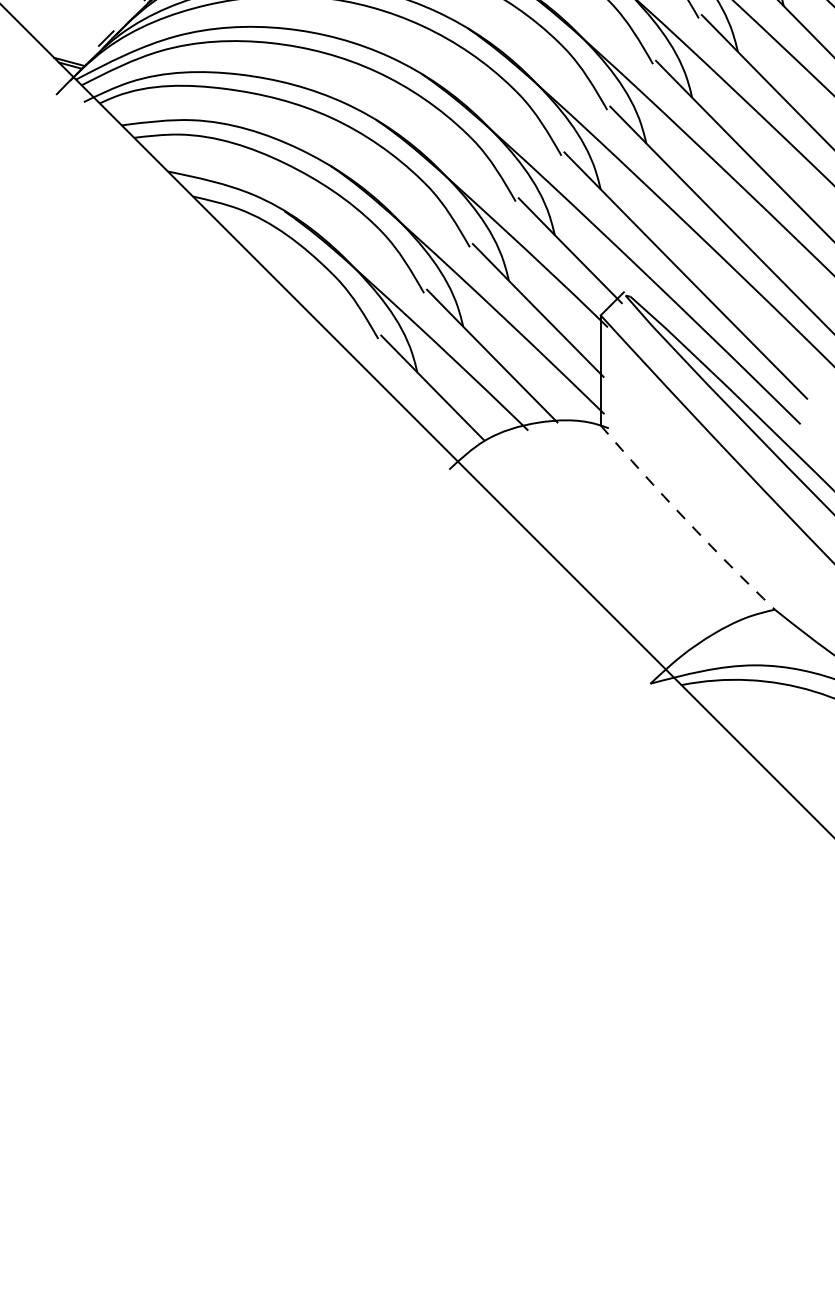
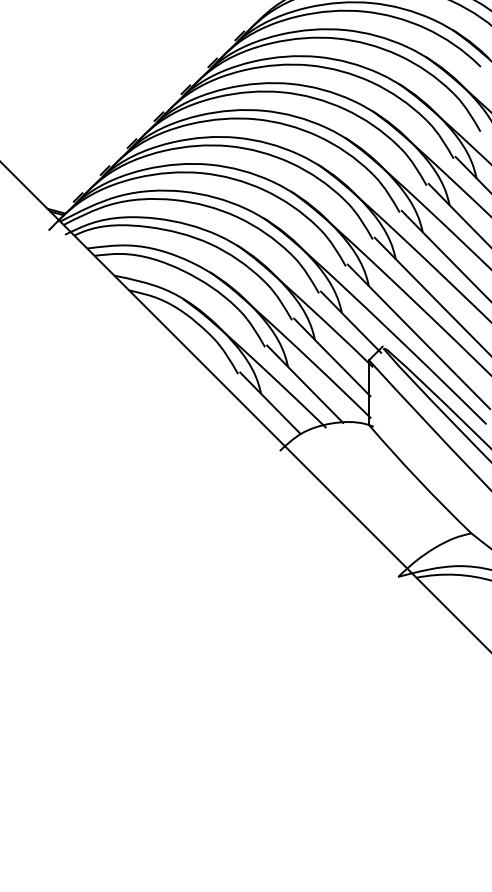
arc: (684, 519) -> (418, 480), dashed -> solid

